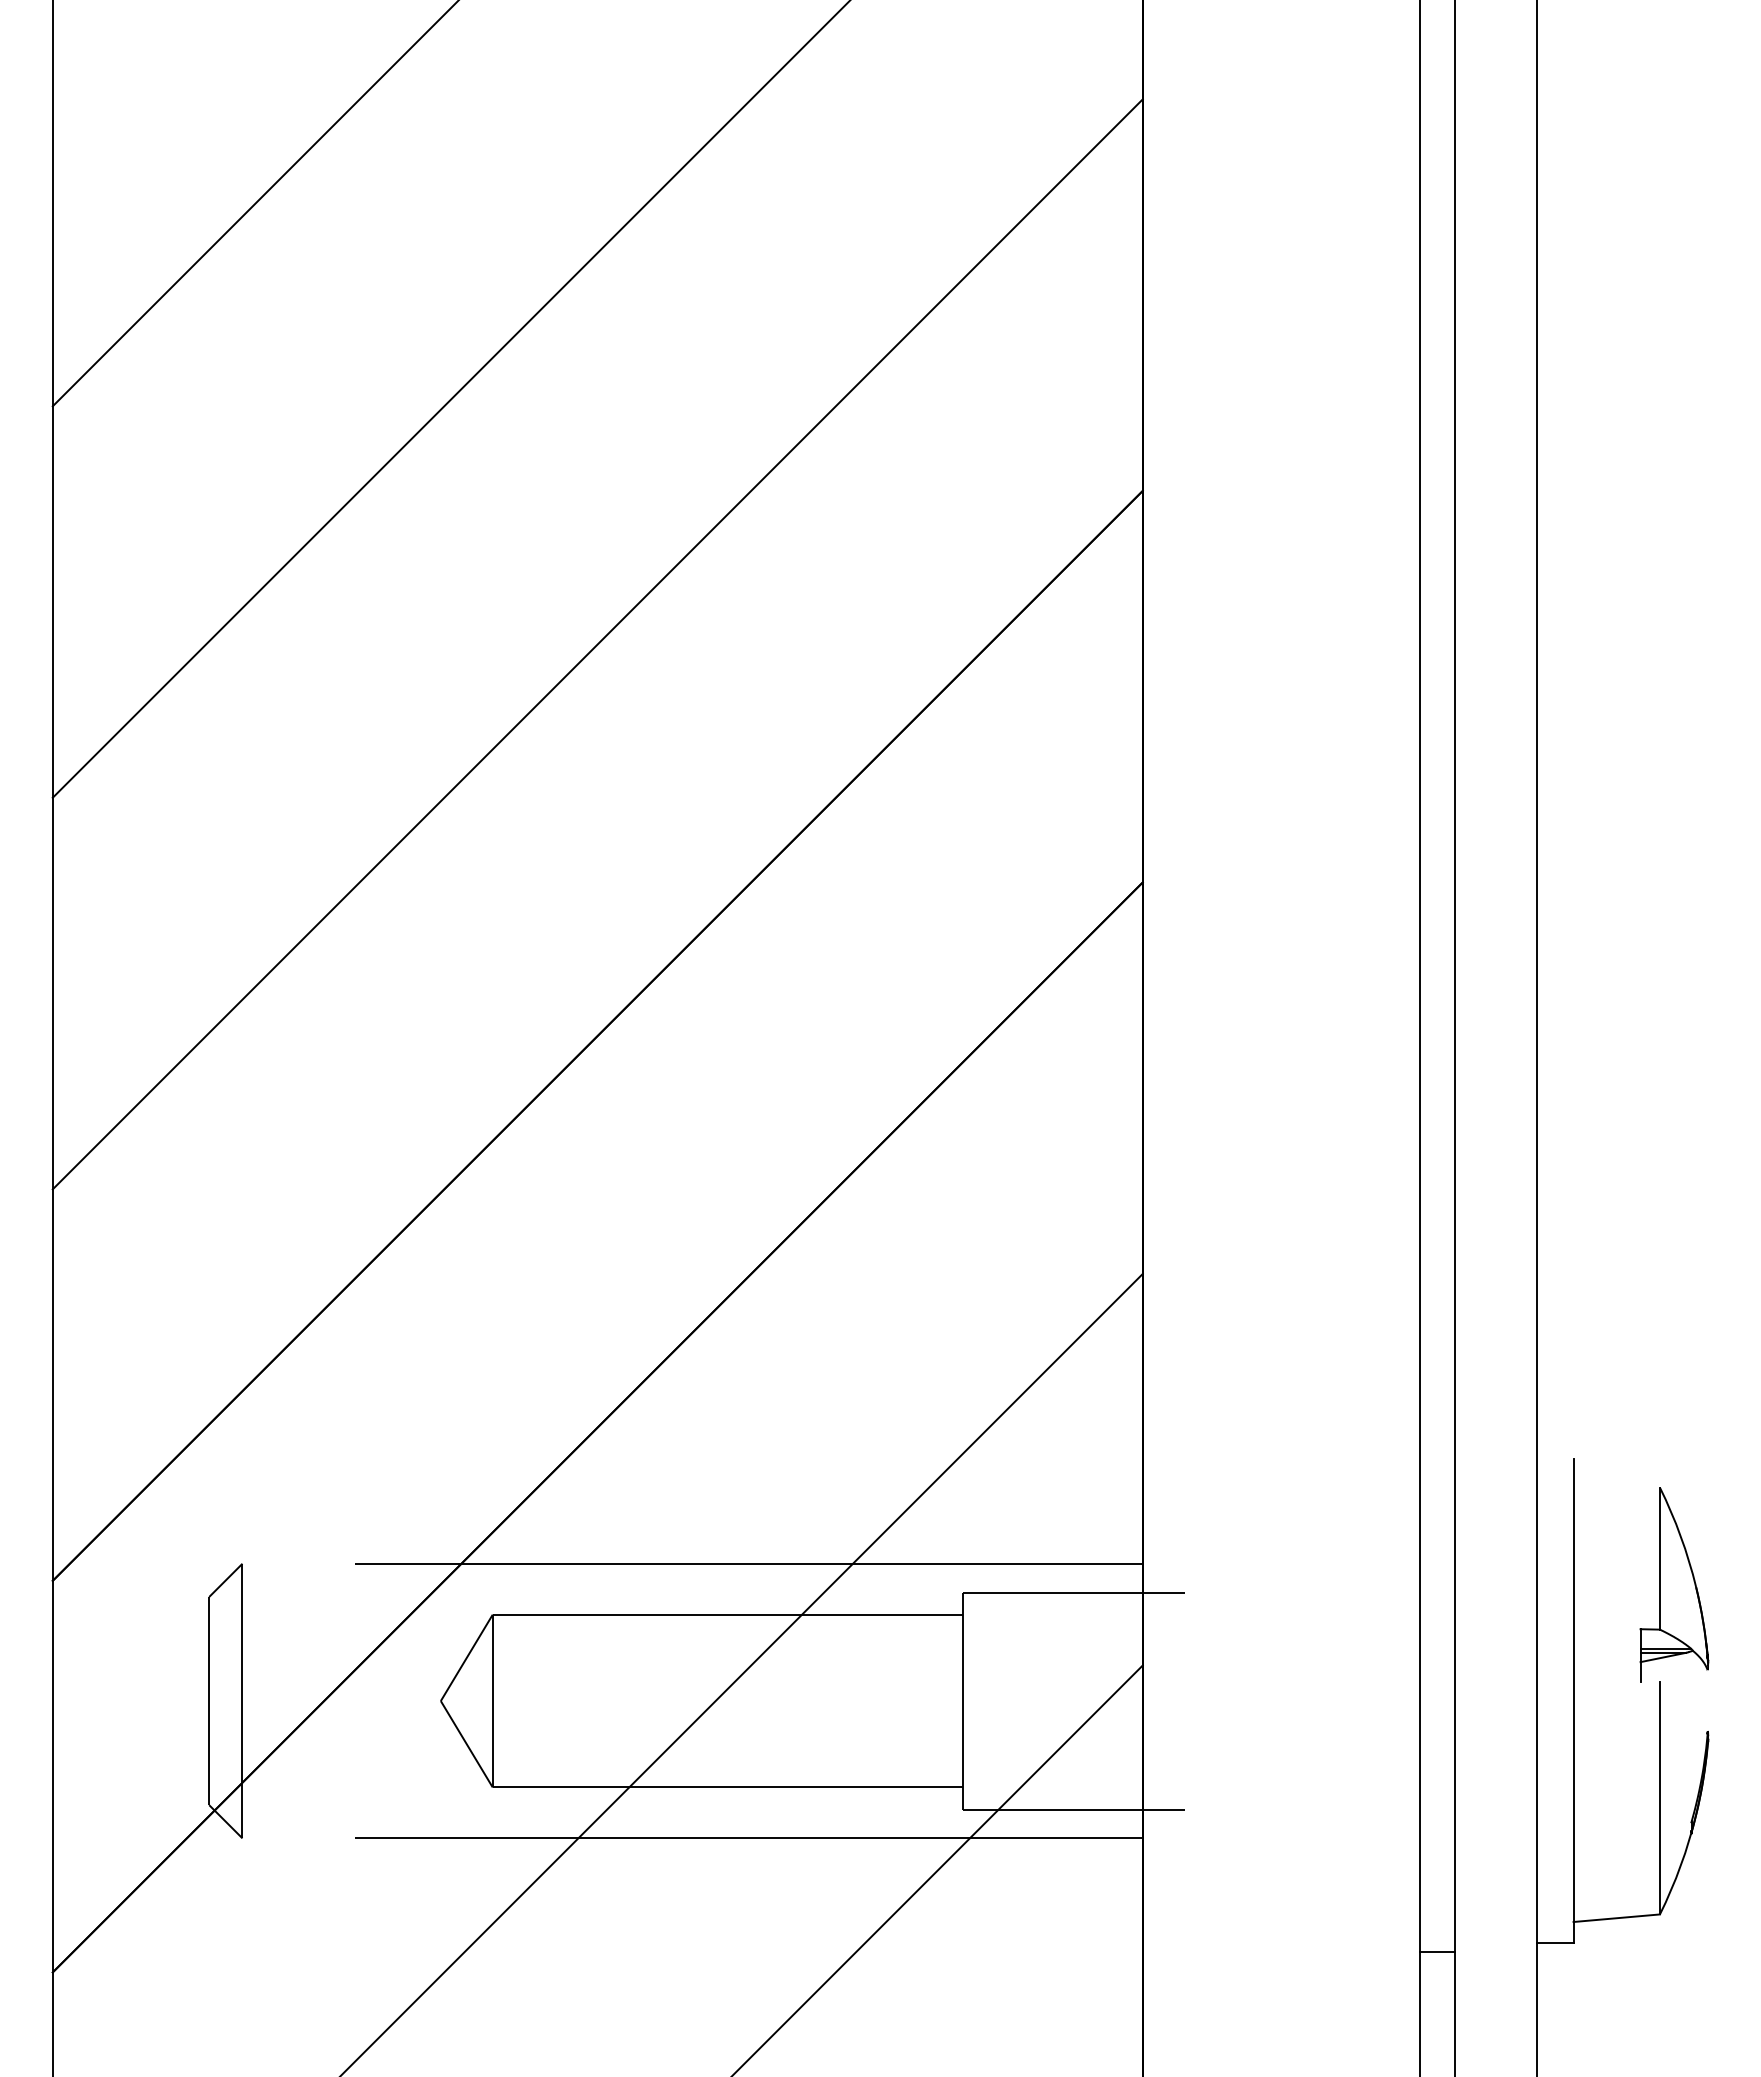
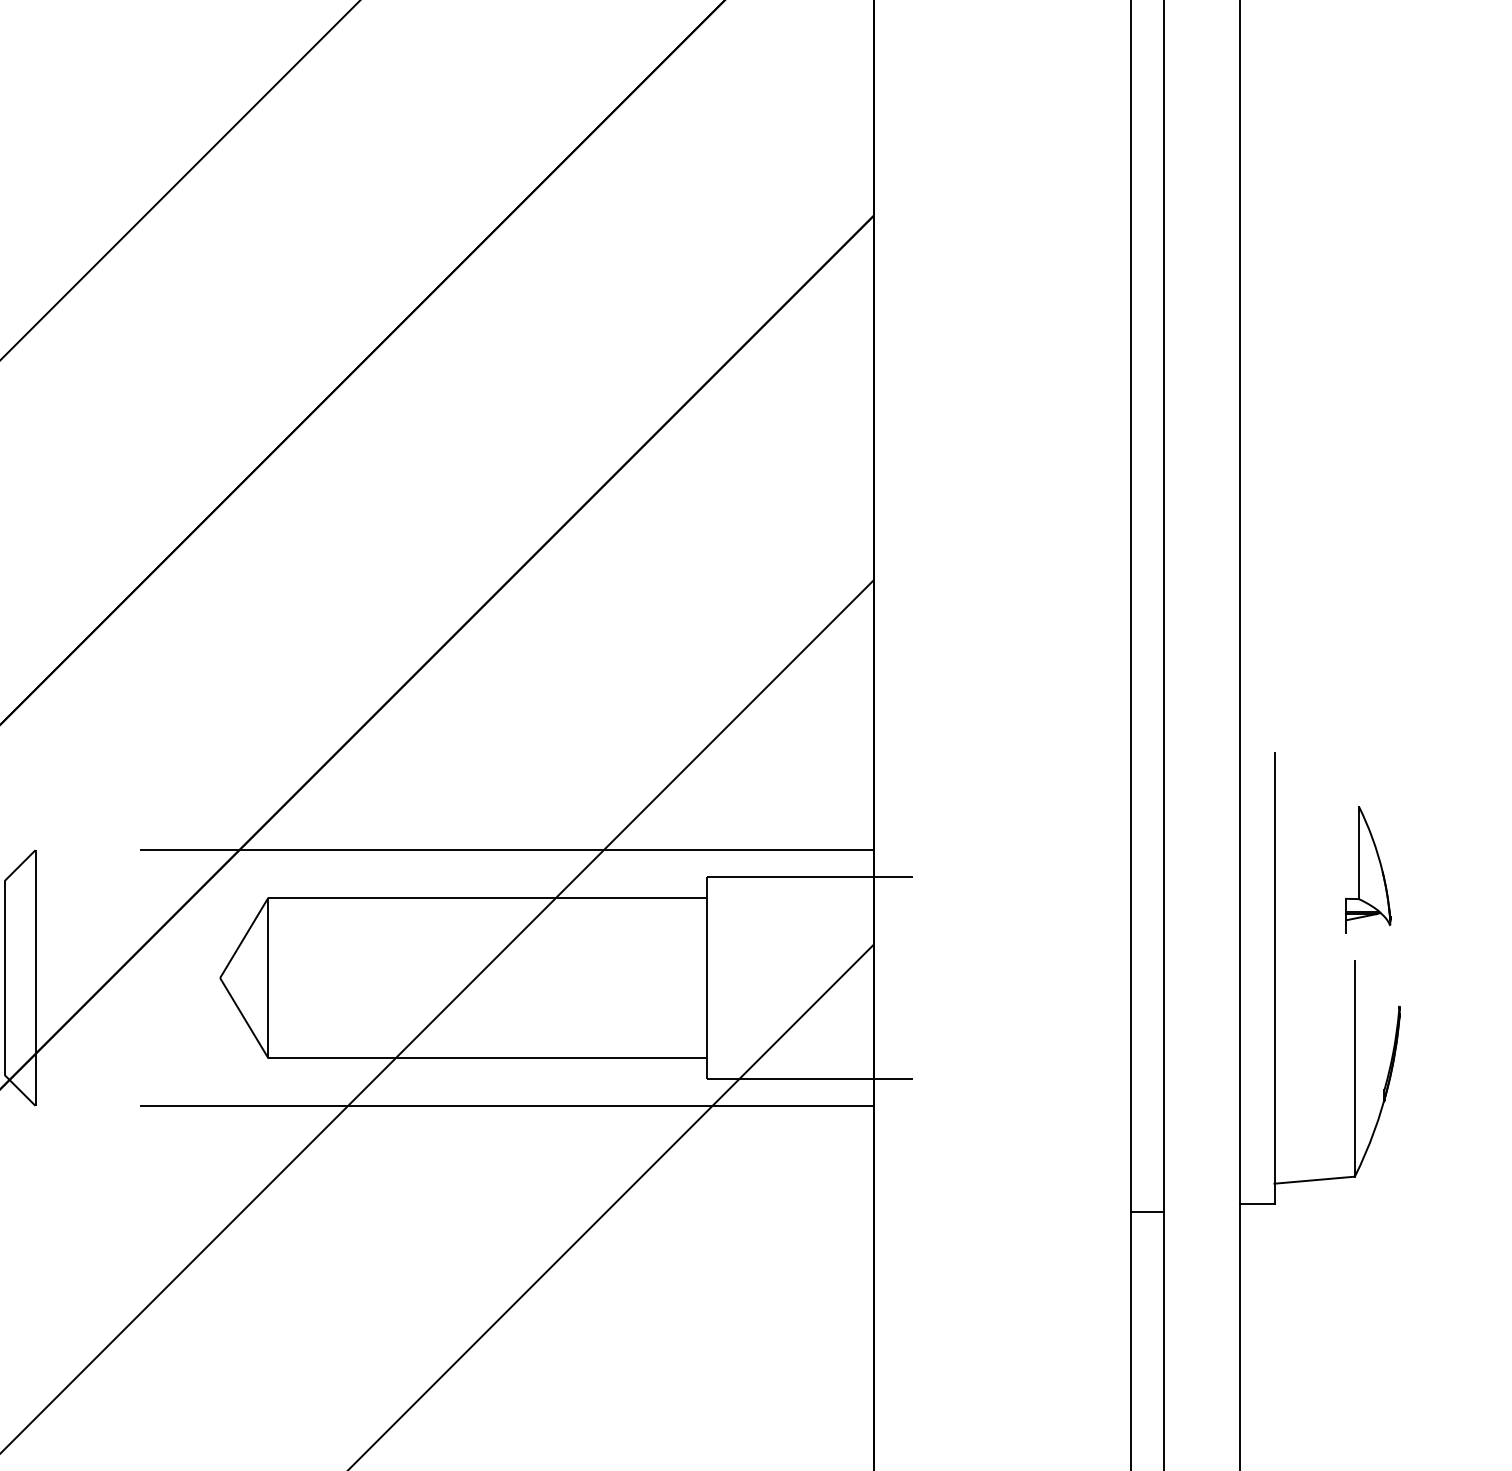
part: (1674, 1584) -> (1368, 869), size x0.7

